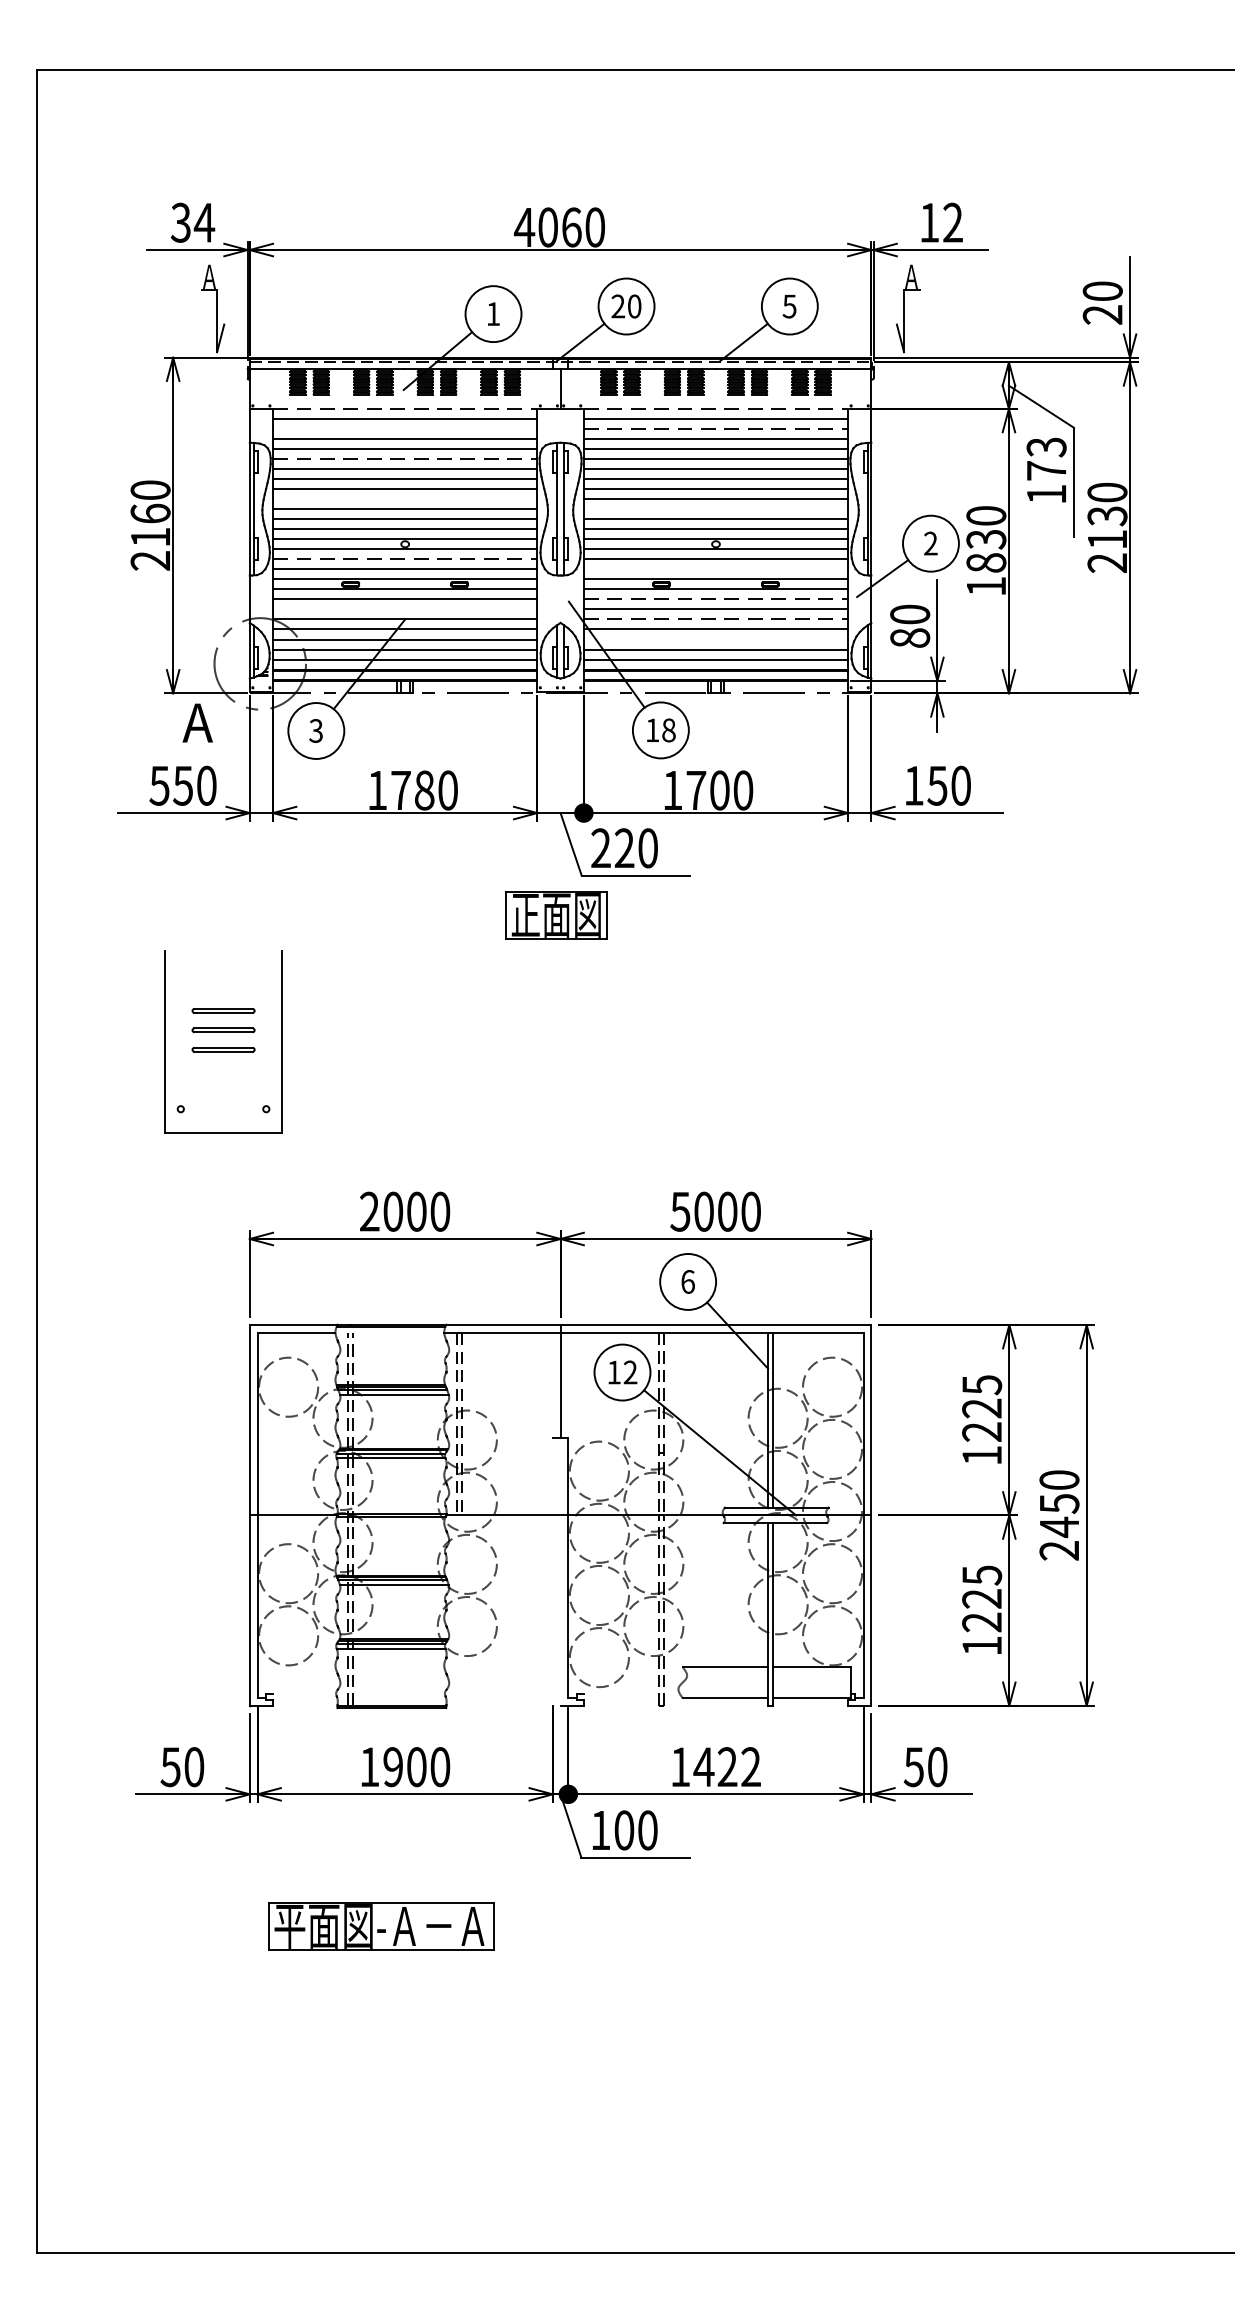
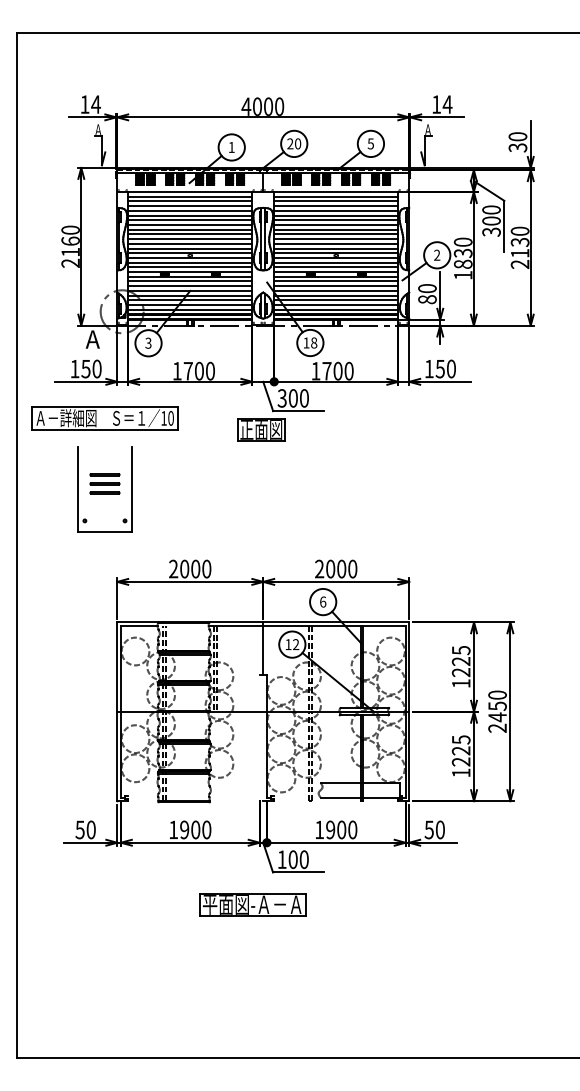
text: (179, 222) -> (84, 104), 34 -> 14
text: (952, 222) -> (447, 104), 12 -> 14
text: (571, 226) -> (268, 106), 4060 -> 4000
text: (1103, 314) -> (518, 147), 20 -> 30
line: (405, 409) -> (190, 192), dashed -> solid
line: (716, 409) -> (336, 192), dashed -> solid
line: (405, 429) -> (190, 201), added
line: (716, 429) -> (336, 201), dashed -> solid
line: (405, 458) -> (190, 215), dashed -> solid
text: (1046, 469) -> (491, 220), 173 -> 300
line: (405, 499) -> (190, 234), added
line: (716, 510) -> (336, 239), added
line: (405, 558) -> (190, 262), dashed -> solid
line: (716, 569) -> (336, 267), added
line: (716, 599) -> (336, 281), dashed -> solid
line: (405, 610) -> (190, 286), added
line: (716, 618) -> (336, 290), dashed -> solid
line: (716, 639) -> (336, 300), added
text: (158, 786) -> (74, 369), 550 -> 150
text: (422, 791) -> (198, 371), 1780 -> 1700
text: (612, 848) -> (287, 398), 220 -> 300
part: (222, 891) -> (104, 418), added
text: (680, 1210) -> (319, 568), 5000 -> 2000
text: (727, 1766) -> (341, 829), 1422 -> 1900
part: (380, 1925) -> (252, 904), moved

